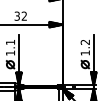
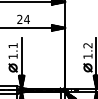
text: (20, 15) -> (23, 18), 32 -> 24

